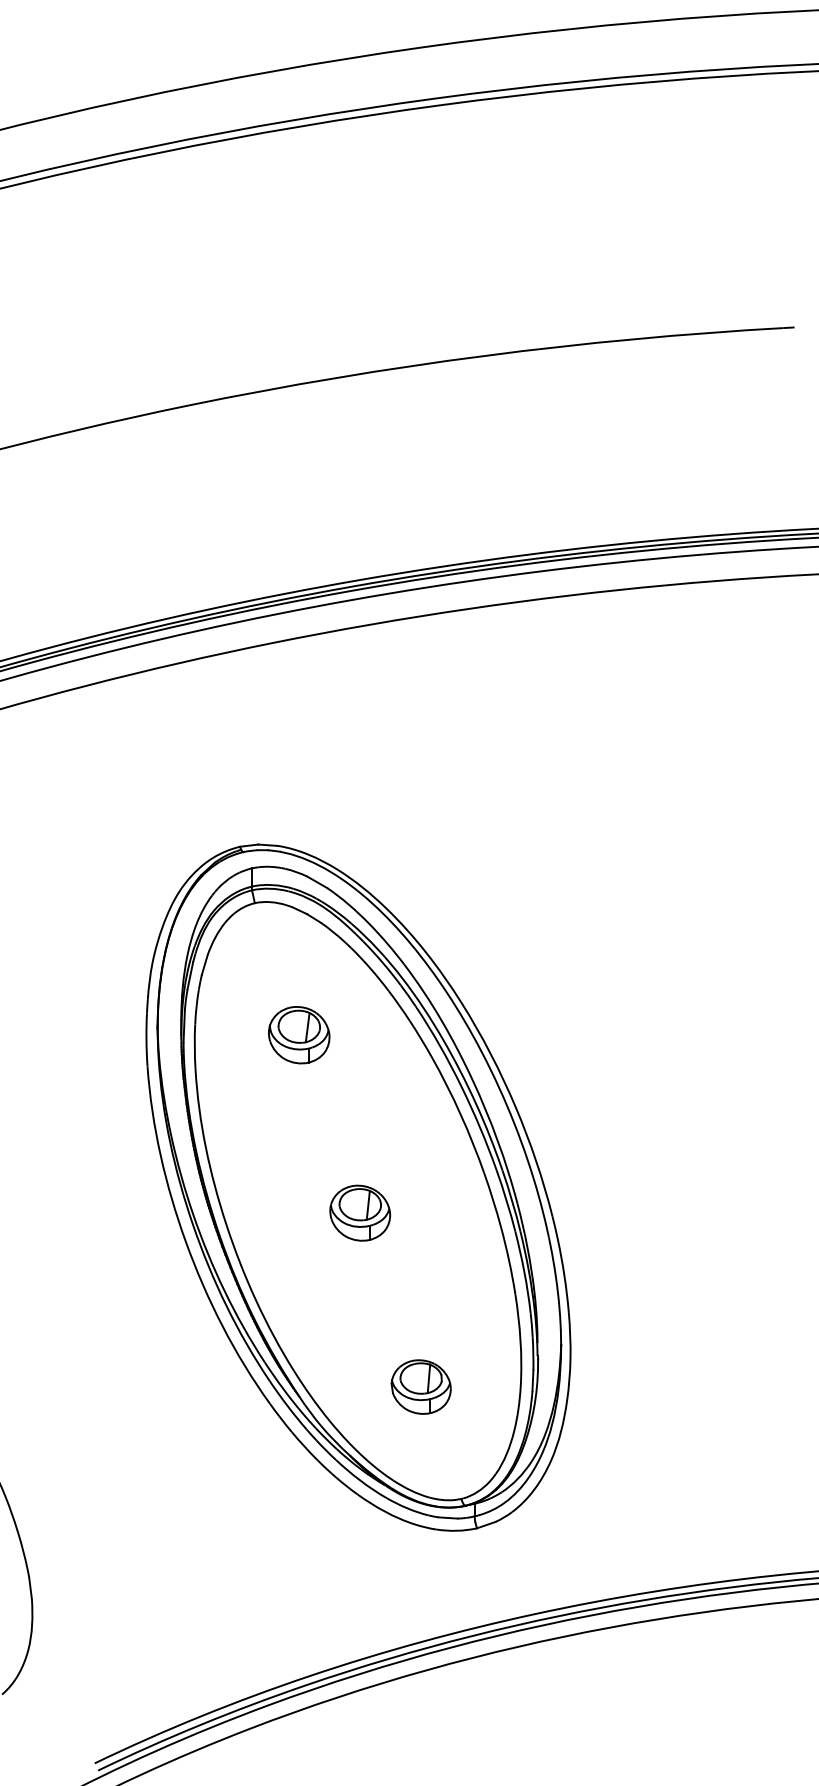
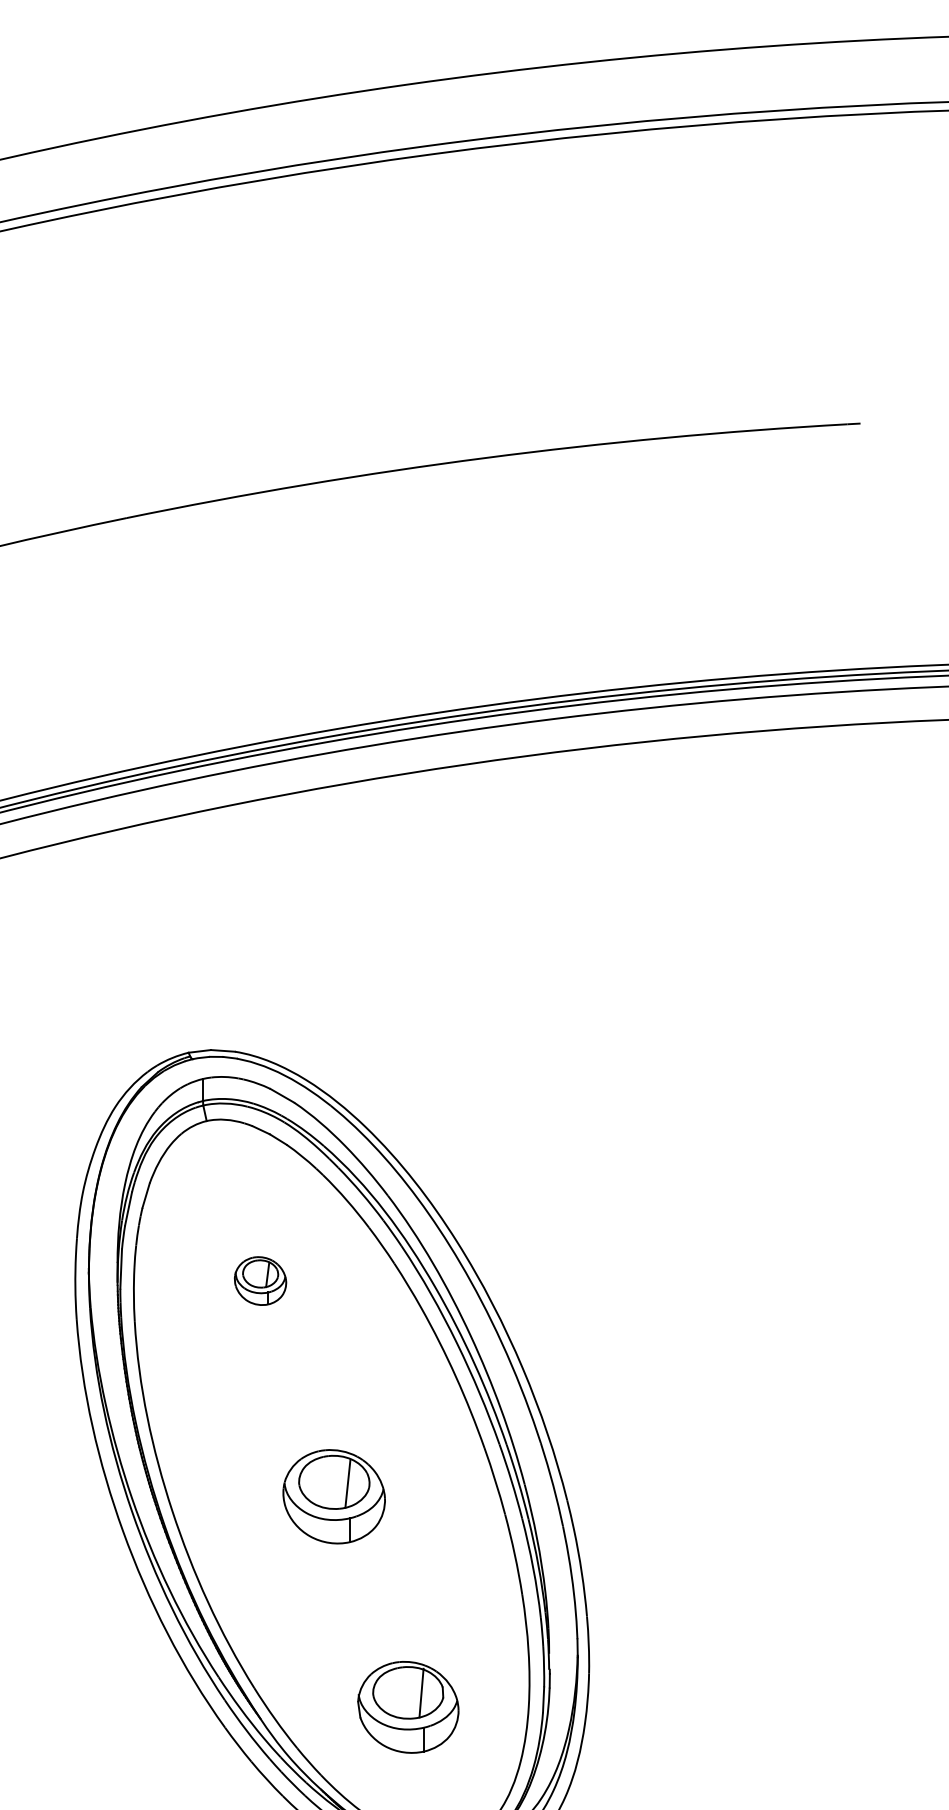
part: (299, 1035) -> (260, 1281), size x0.7
part: (360, 1212) -> (334, 1495), size x1.4
part: (420, 1386) -> (407, 1706), size x1.4

